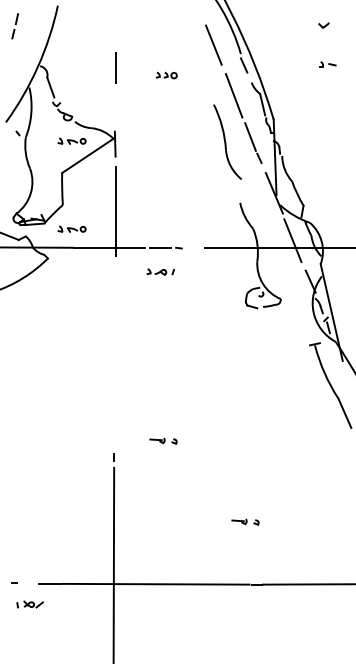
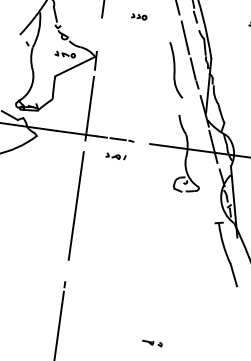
part: (71, 228) -> (56, 116), removed
line: (114, 347) -> (75, 205), added
part: (163, 440) -> (101, 277), removed

